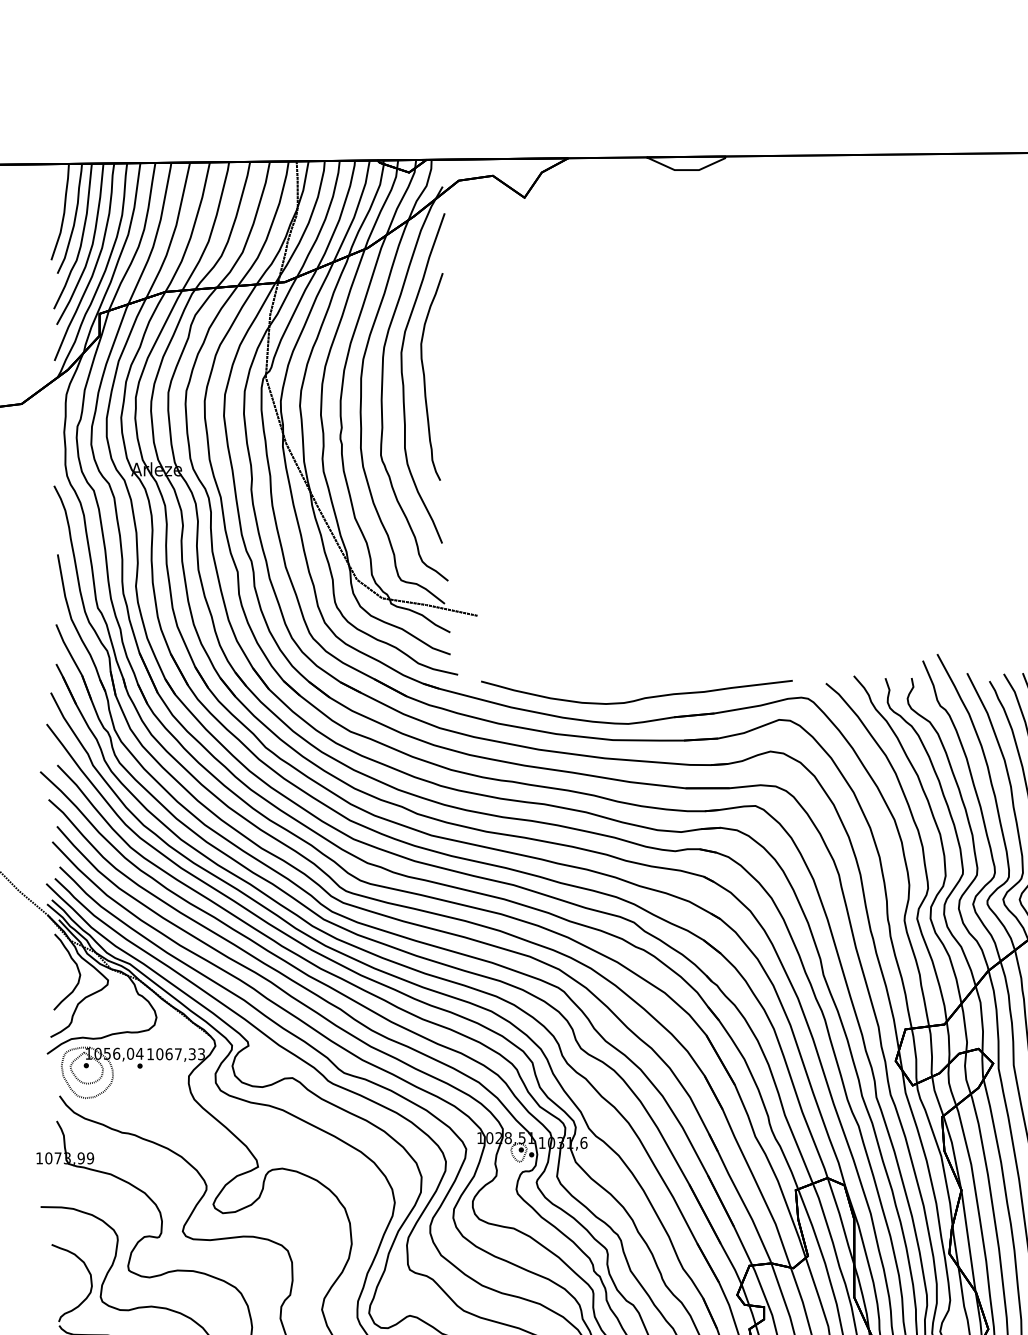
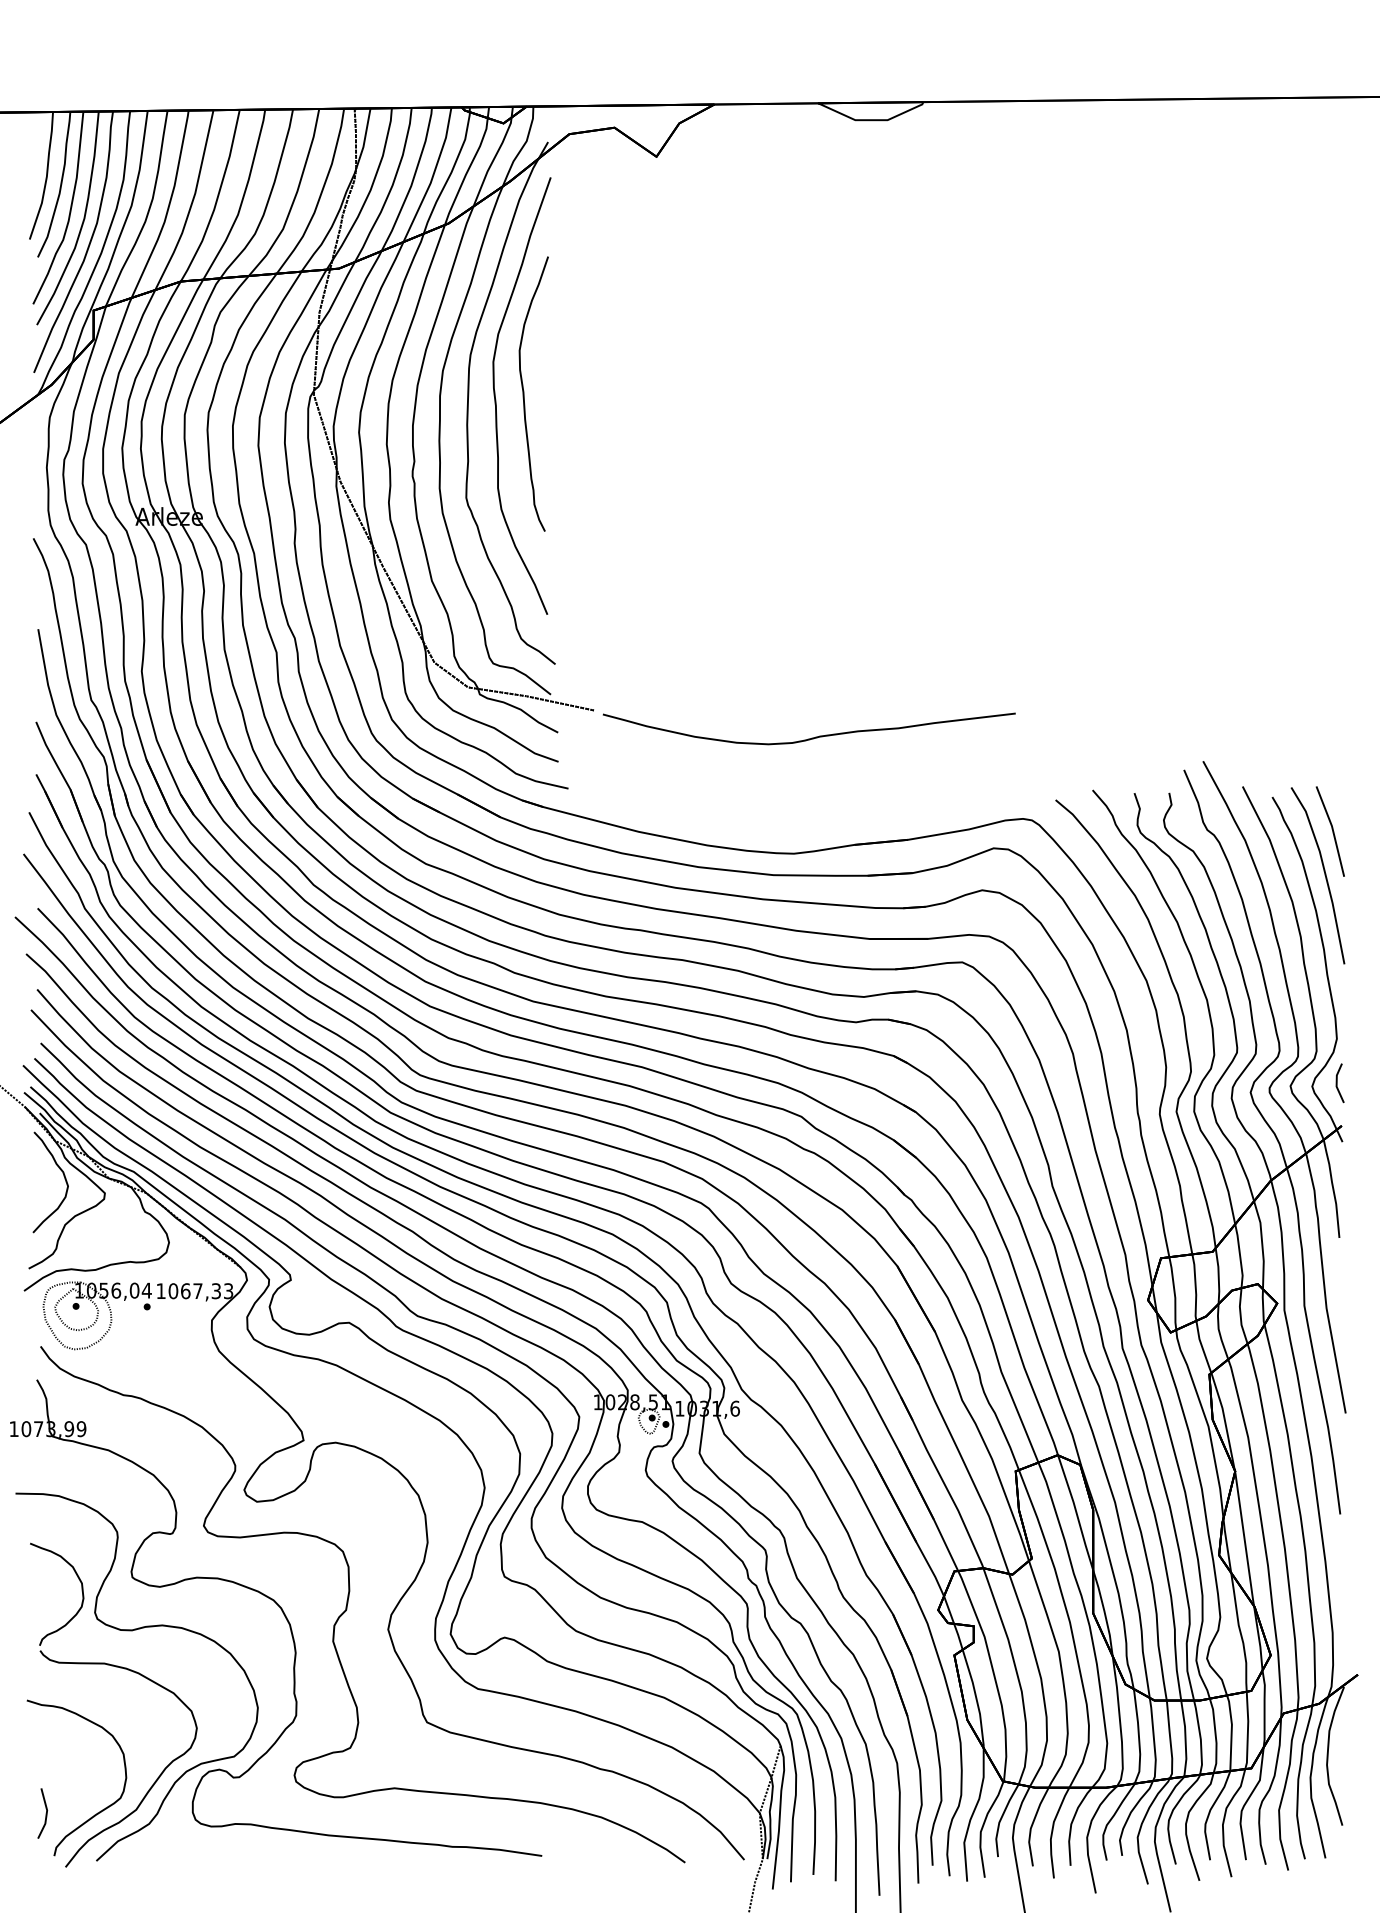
curve: (638, 698) -> (811, 737), moved

